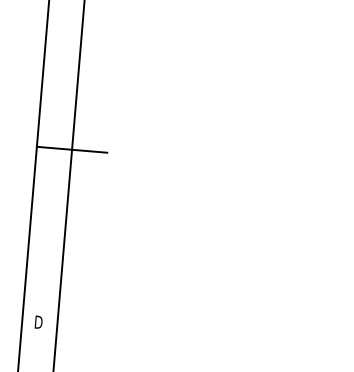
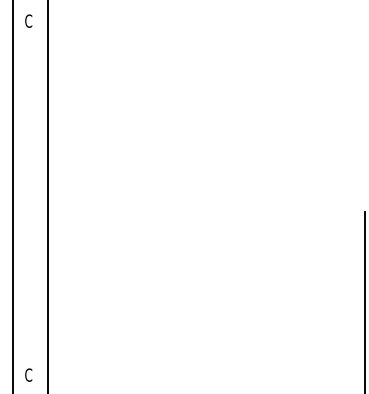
line: (71, 149) -> (47, 199), removed
text: (38, 321) -> (28, 374), D -> C

